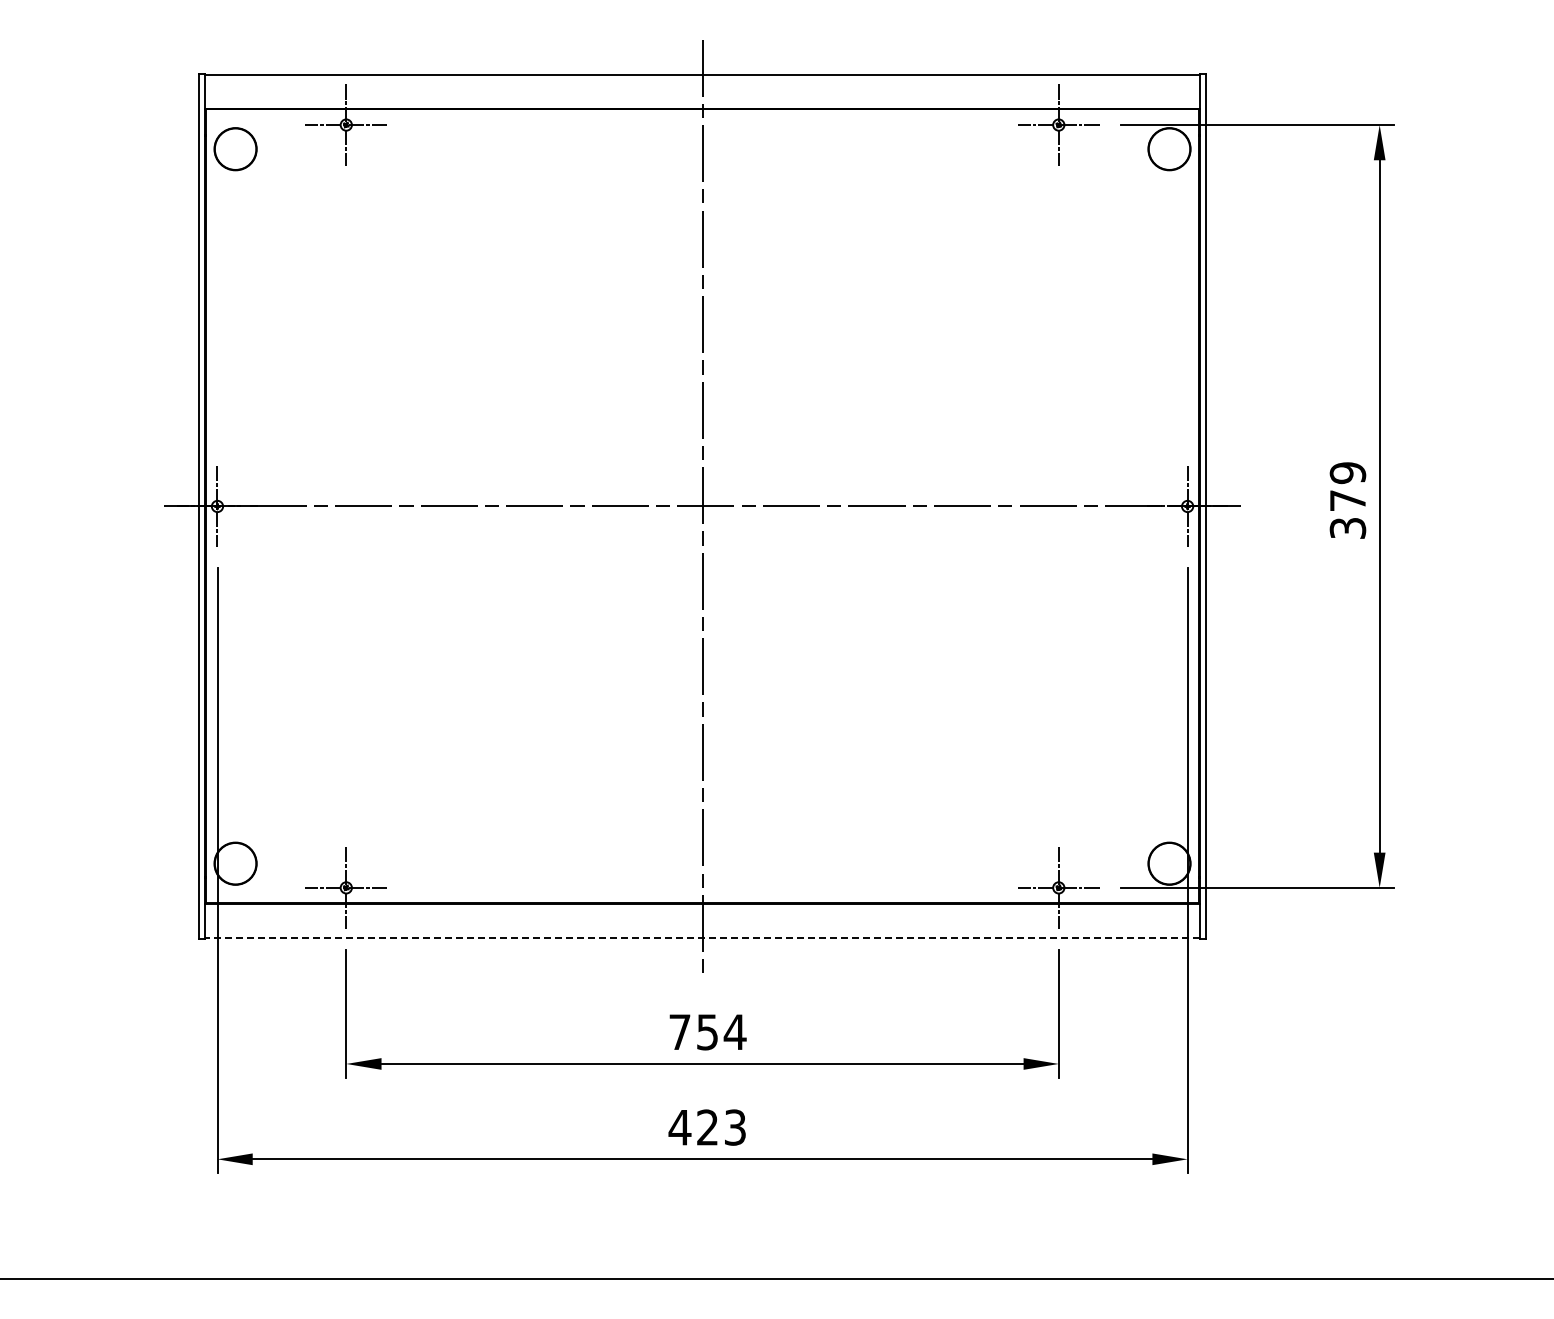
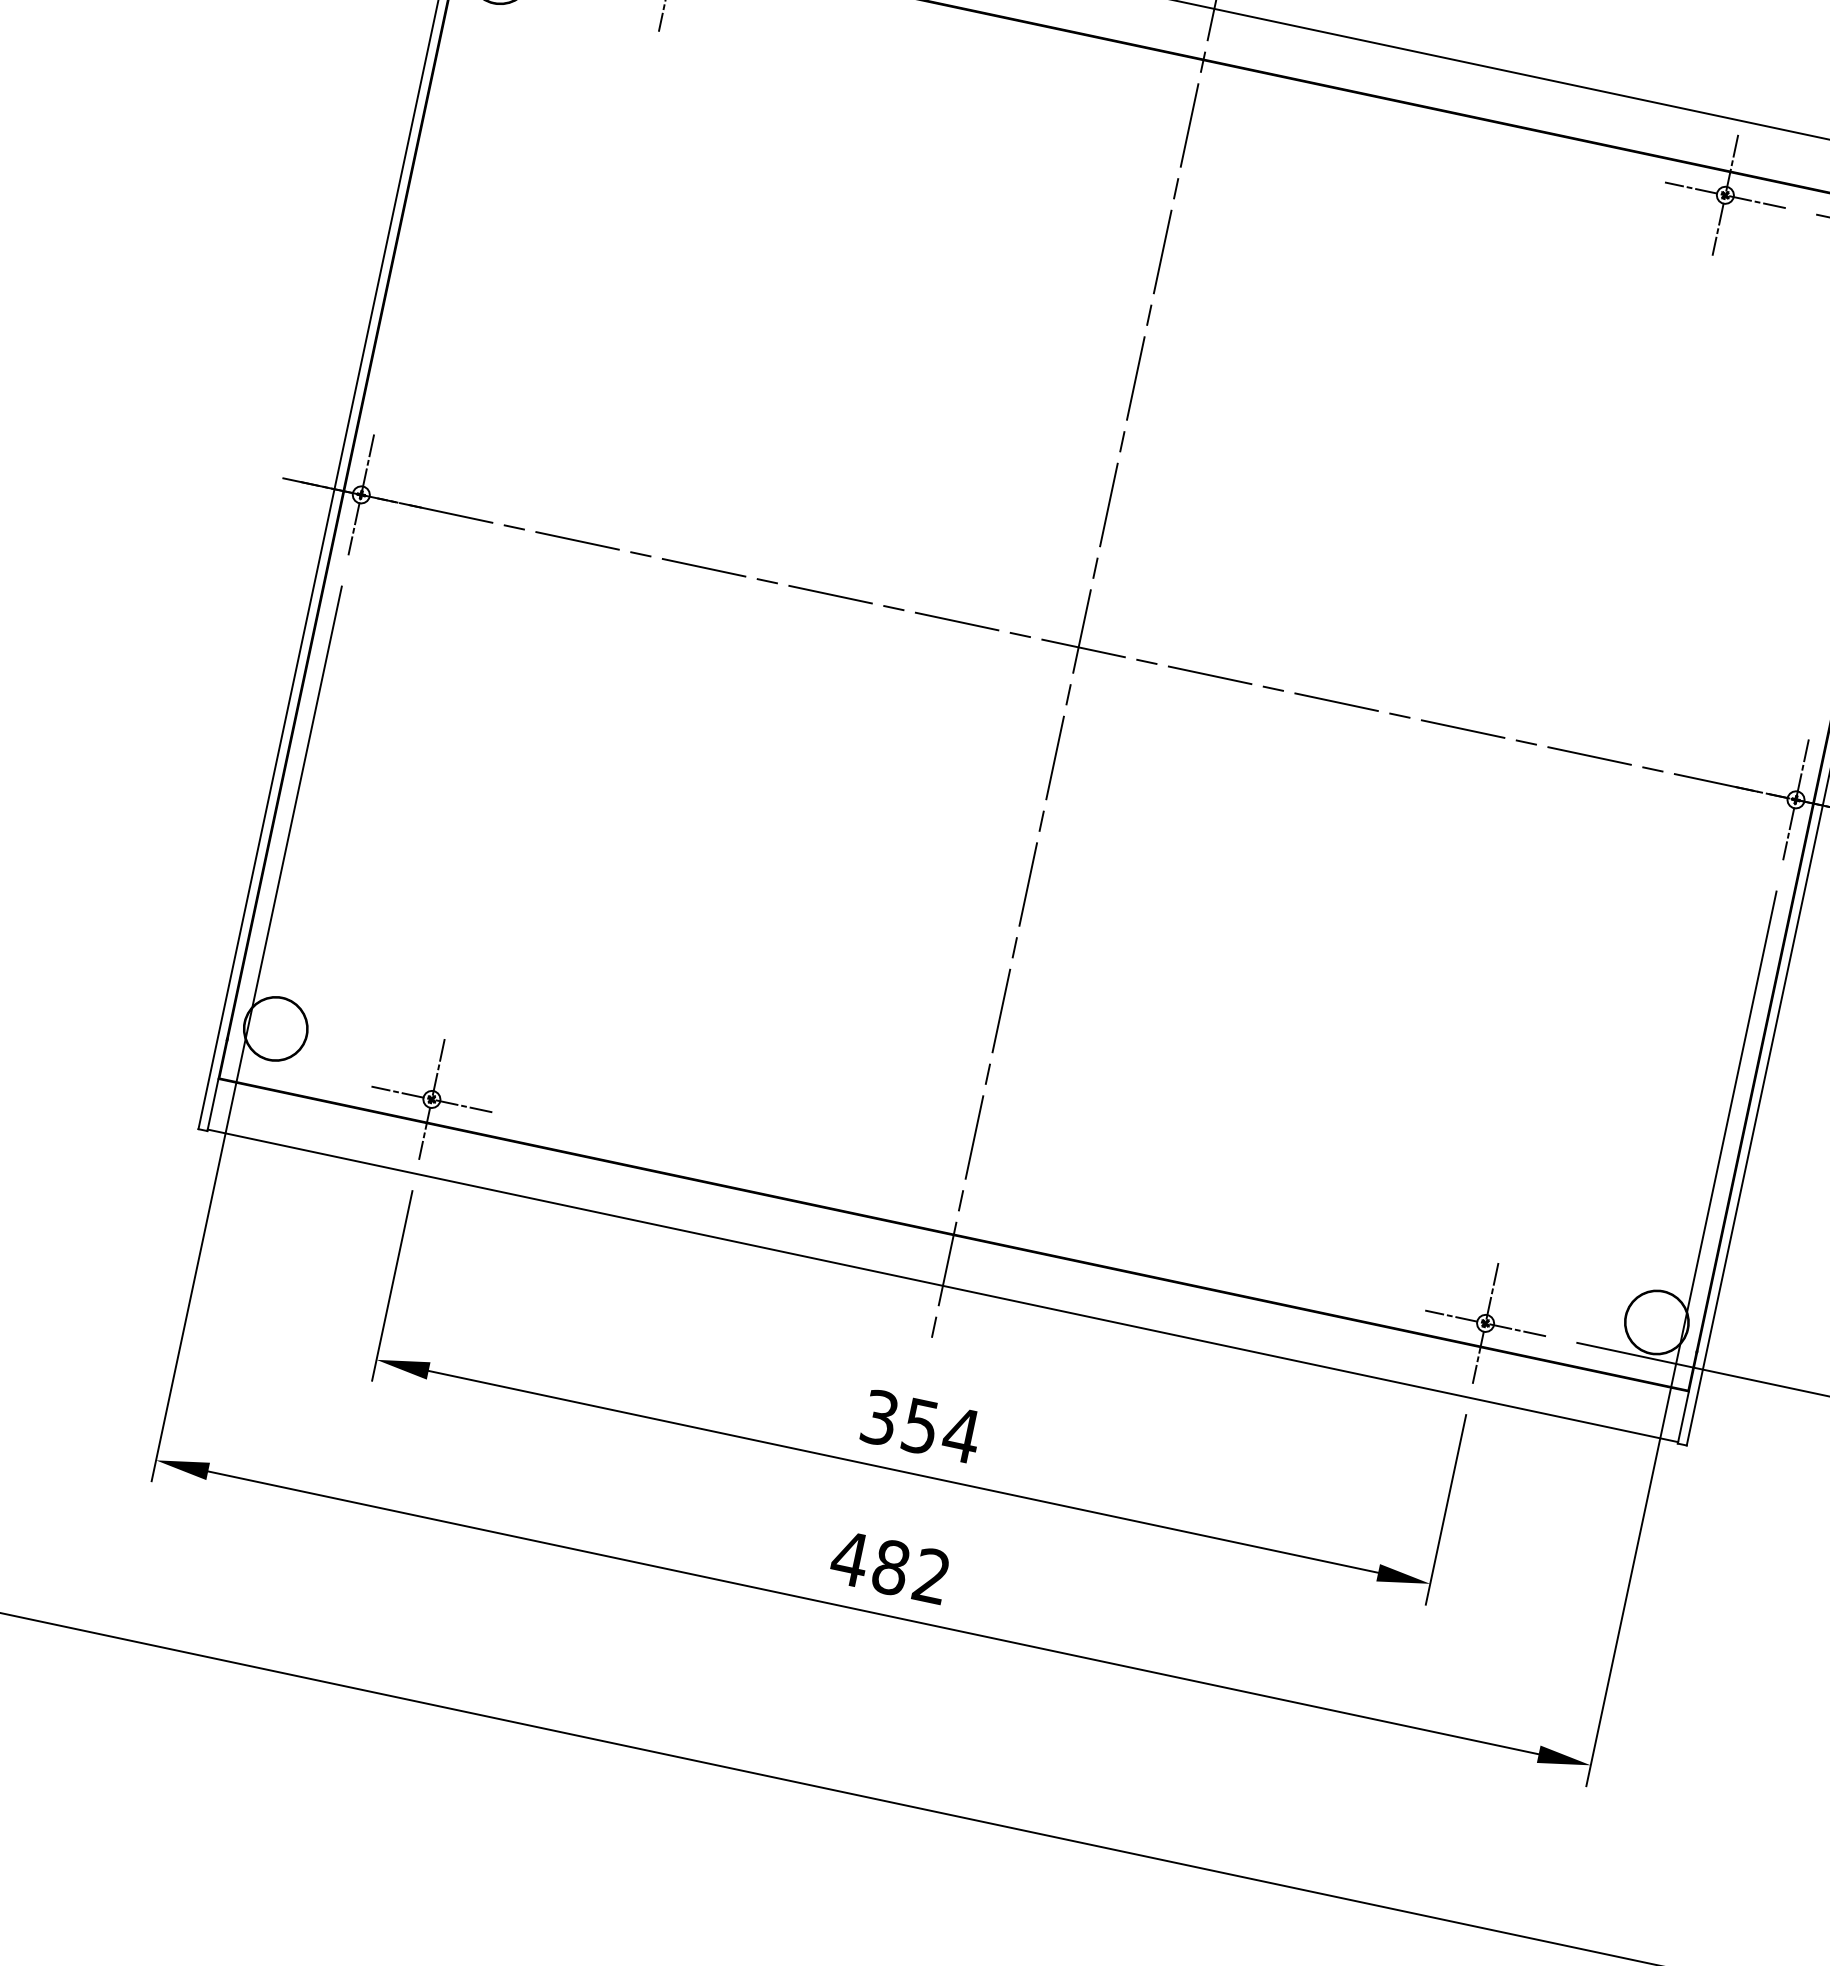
line: (702, 938) -> (942, 1286), dashed -> solid
text: (679, 1032) -> (879, 1418), 754 -> 354
text: (721, 1127) -> (911, 1571), 423 -> 482

